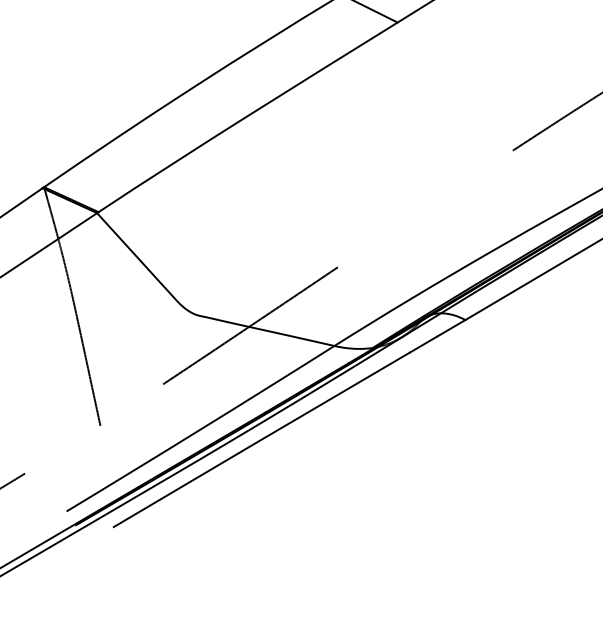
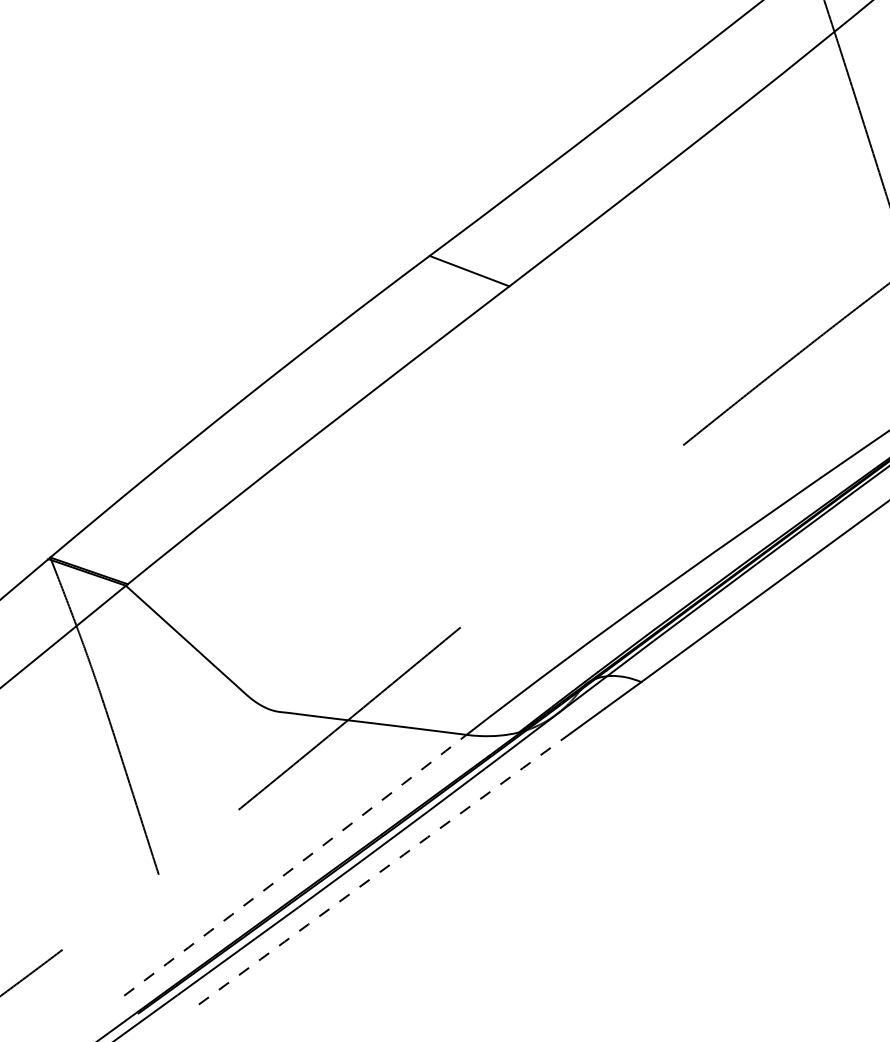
arc: (201, 429) -> (296, 866), solid -> dashed
arc: (261, 440) -> (380, 872), solid -> dashed

